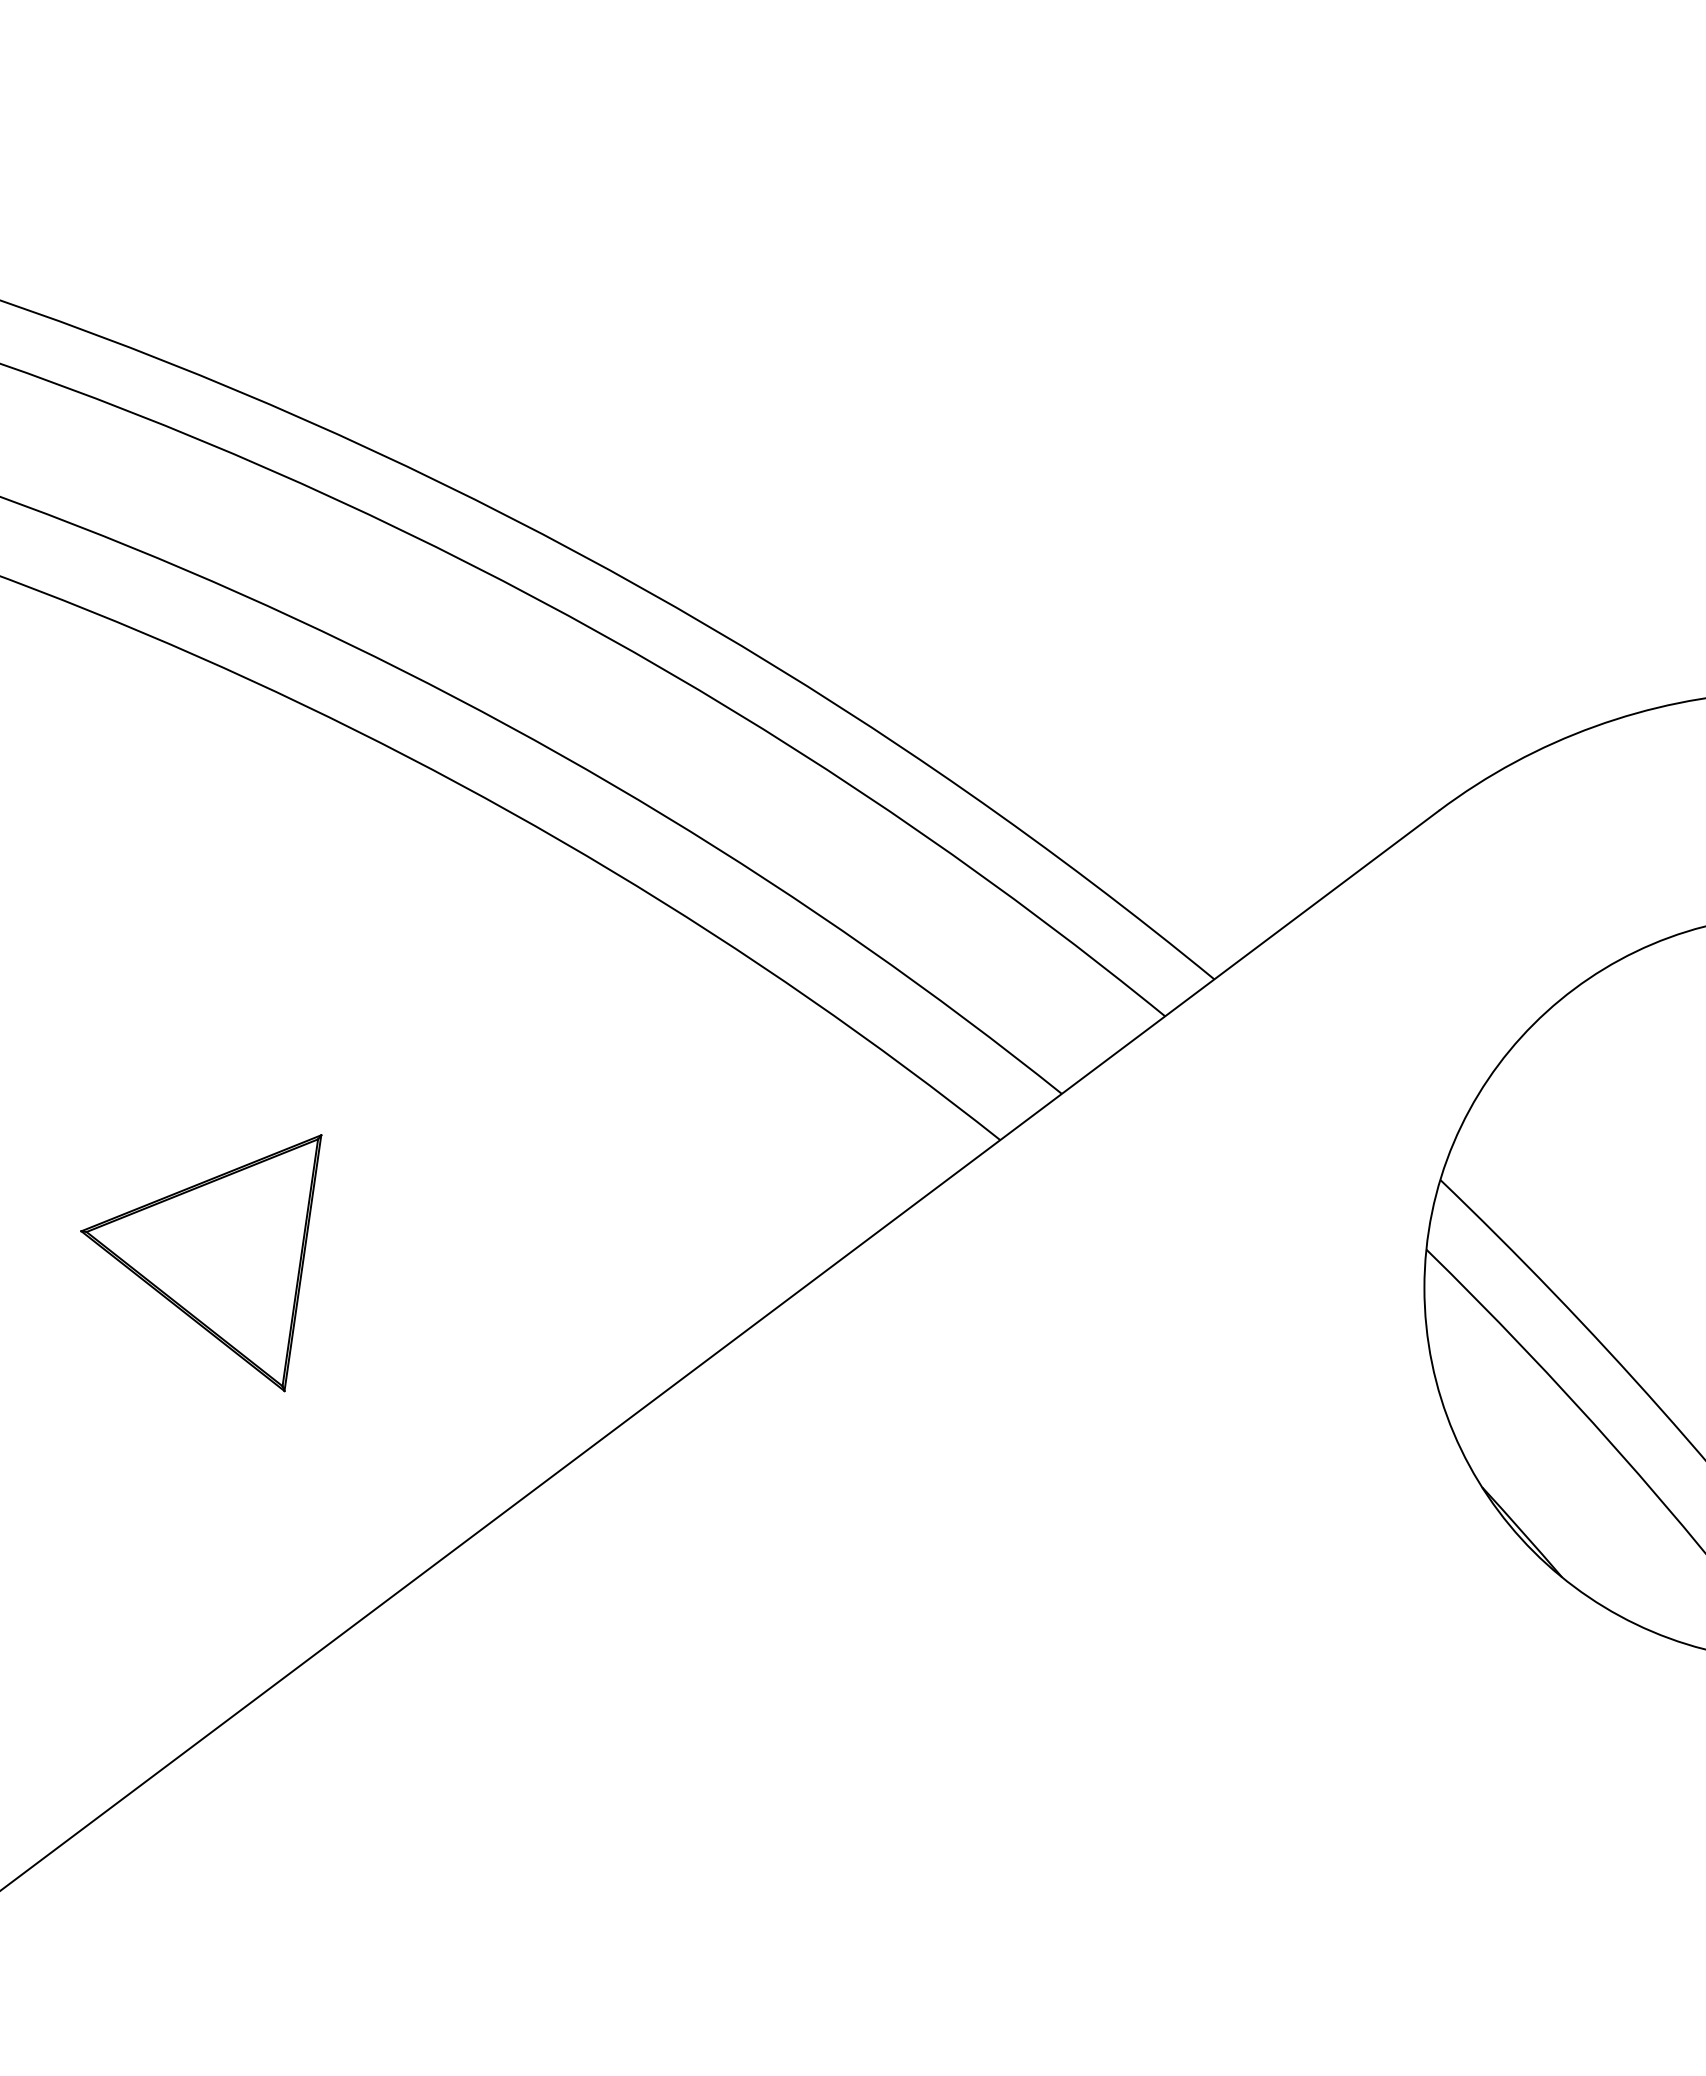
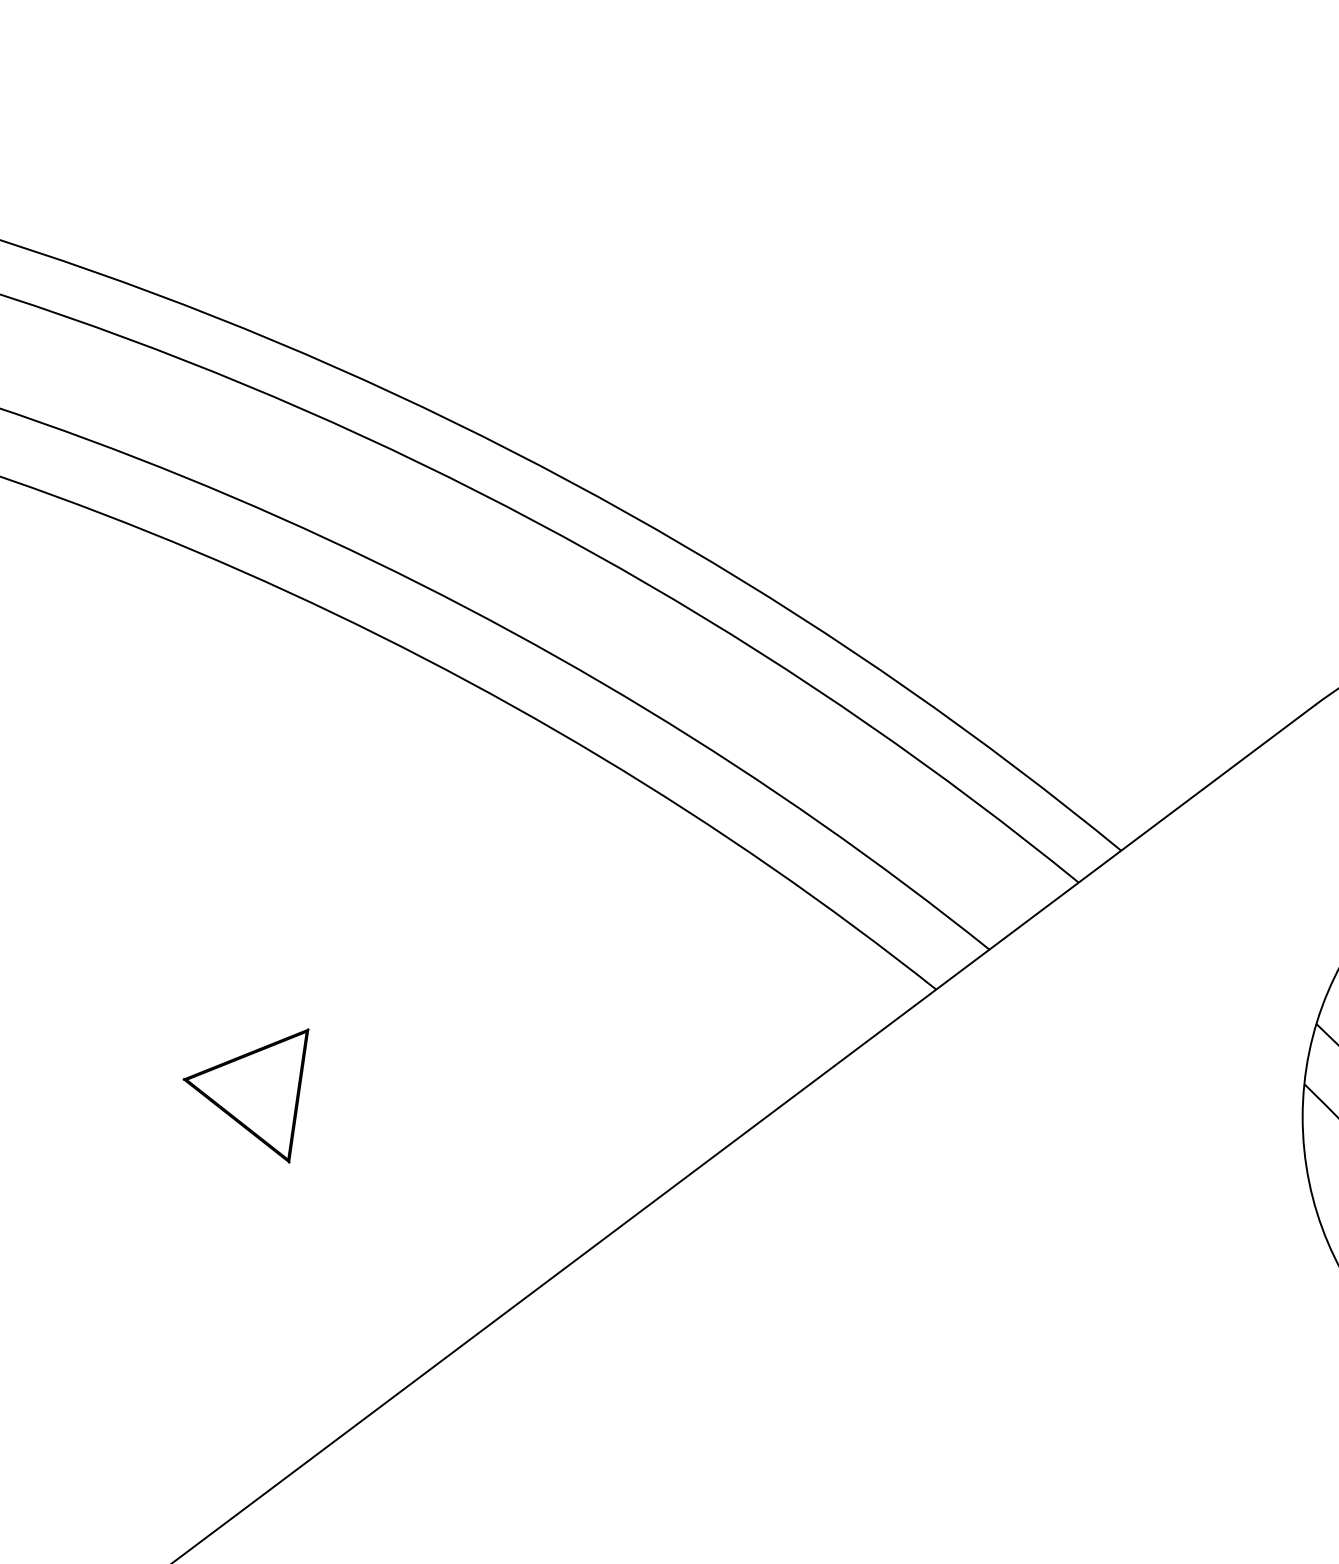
part: (201, 1263) -> (246, 1096), size x0.6

